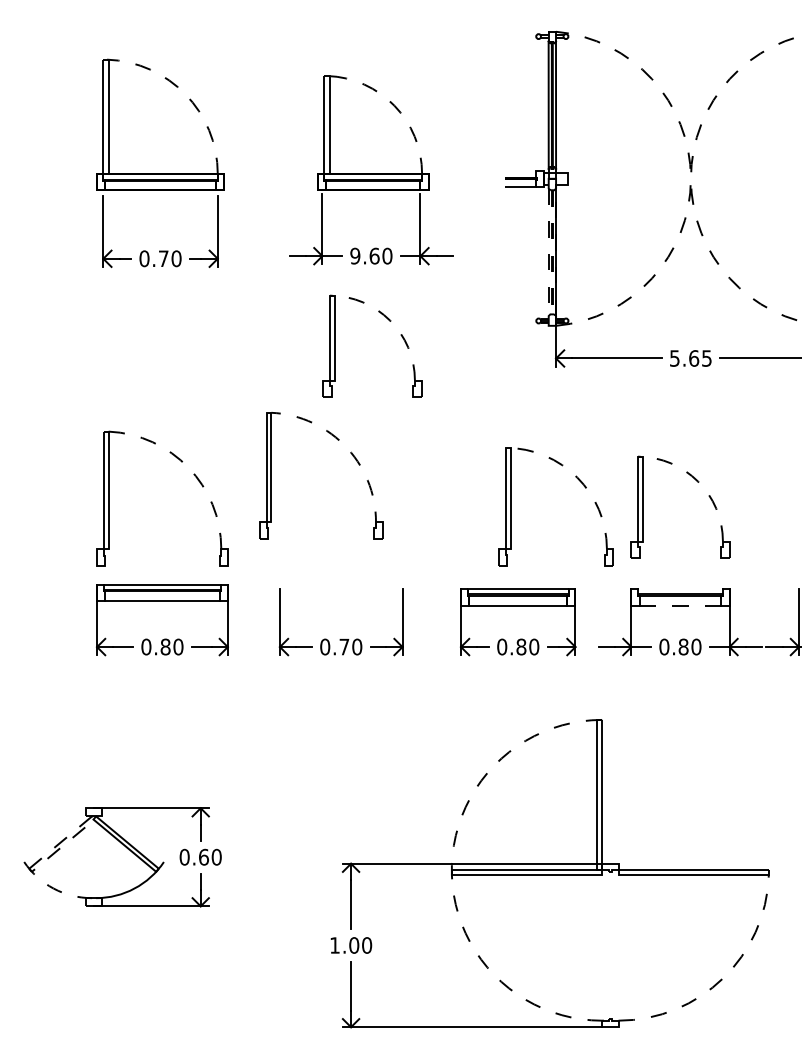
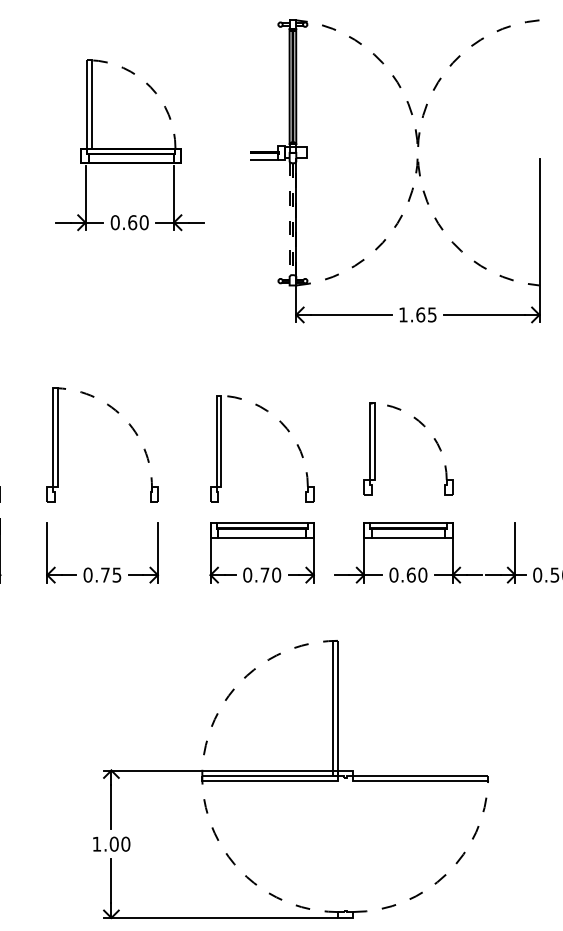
text: (355, 256) -> (115, 222), 9.60 -> 0.60
part: (389, 321) -> (146, 281), removed
text: (674, 358) -> (403, 314), 5.65 -> 1.65
part: (352, 456) -> (130, 427), moved
part: (583, 486) -> (286, 430), moved
line: (679, 589) -> (407, 523), added
line: (680, 605) -> (408, 537), dashed -> solid
text: (357, 646) -> (117, 574), 0.70 -> 0.75
text: (521, 646) -> (265, 574), 0.80 -> 0.70
text: (683, 646) -> (411, 574), 0.80 -> 0.60

